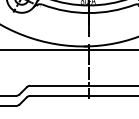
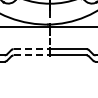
line: (60, 86) -> (32, 49), solid -> dashed
line: (60, 96) -> (32, 55), solid -> dashed

